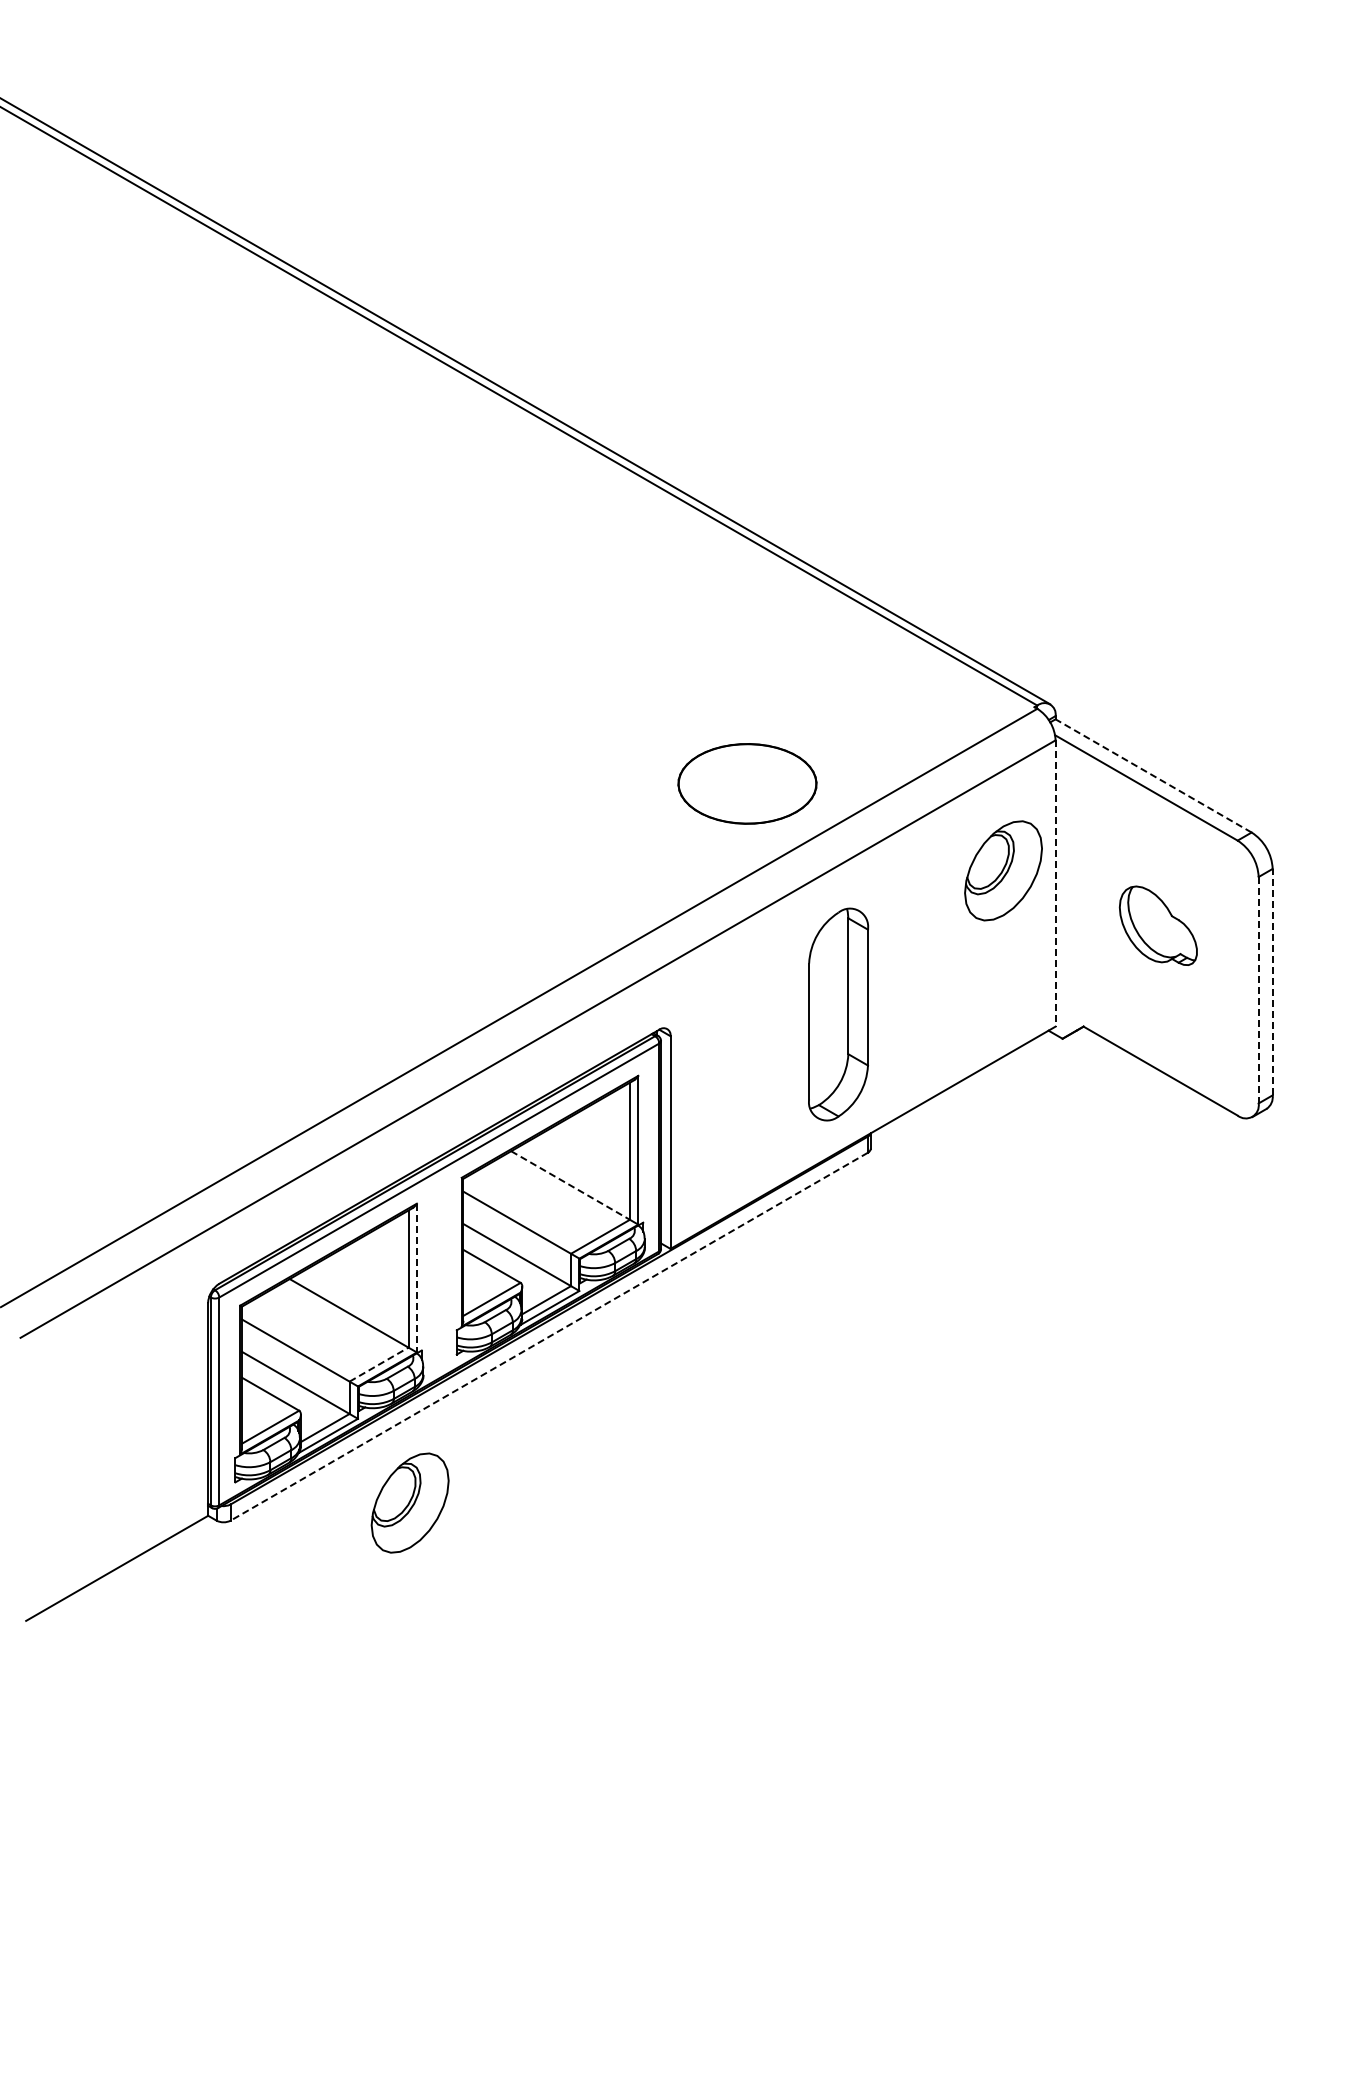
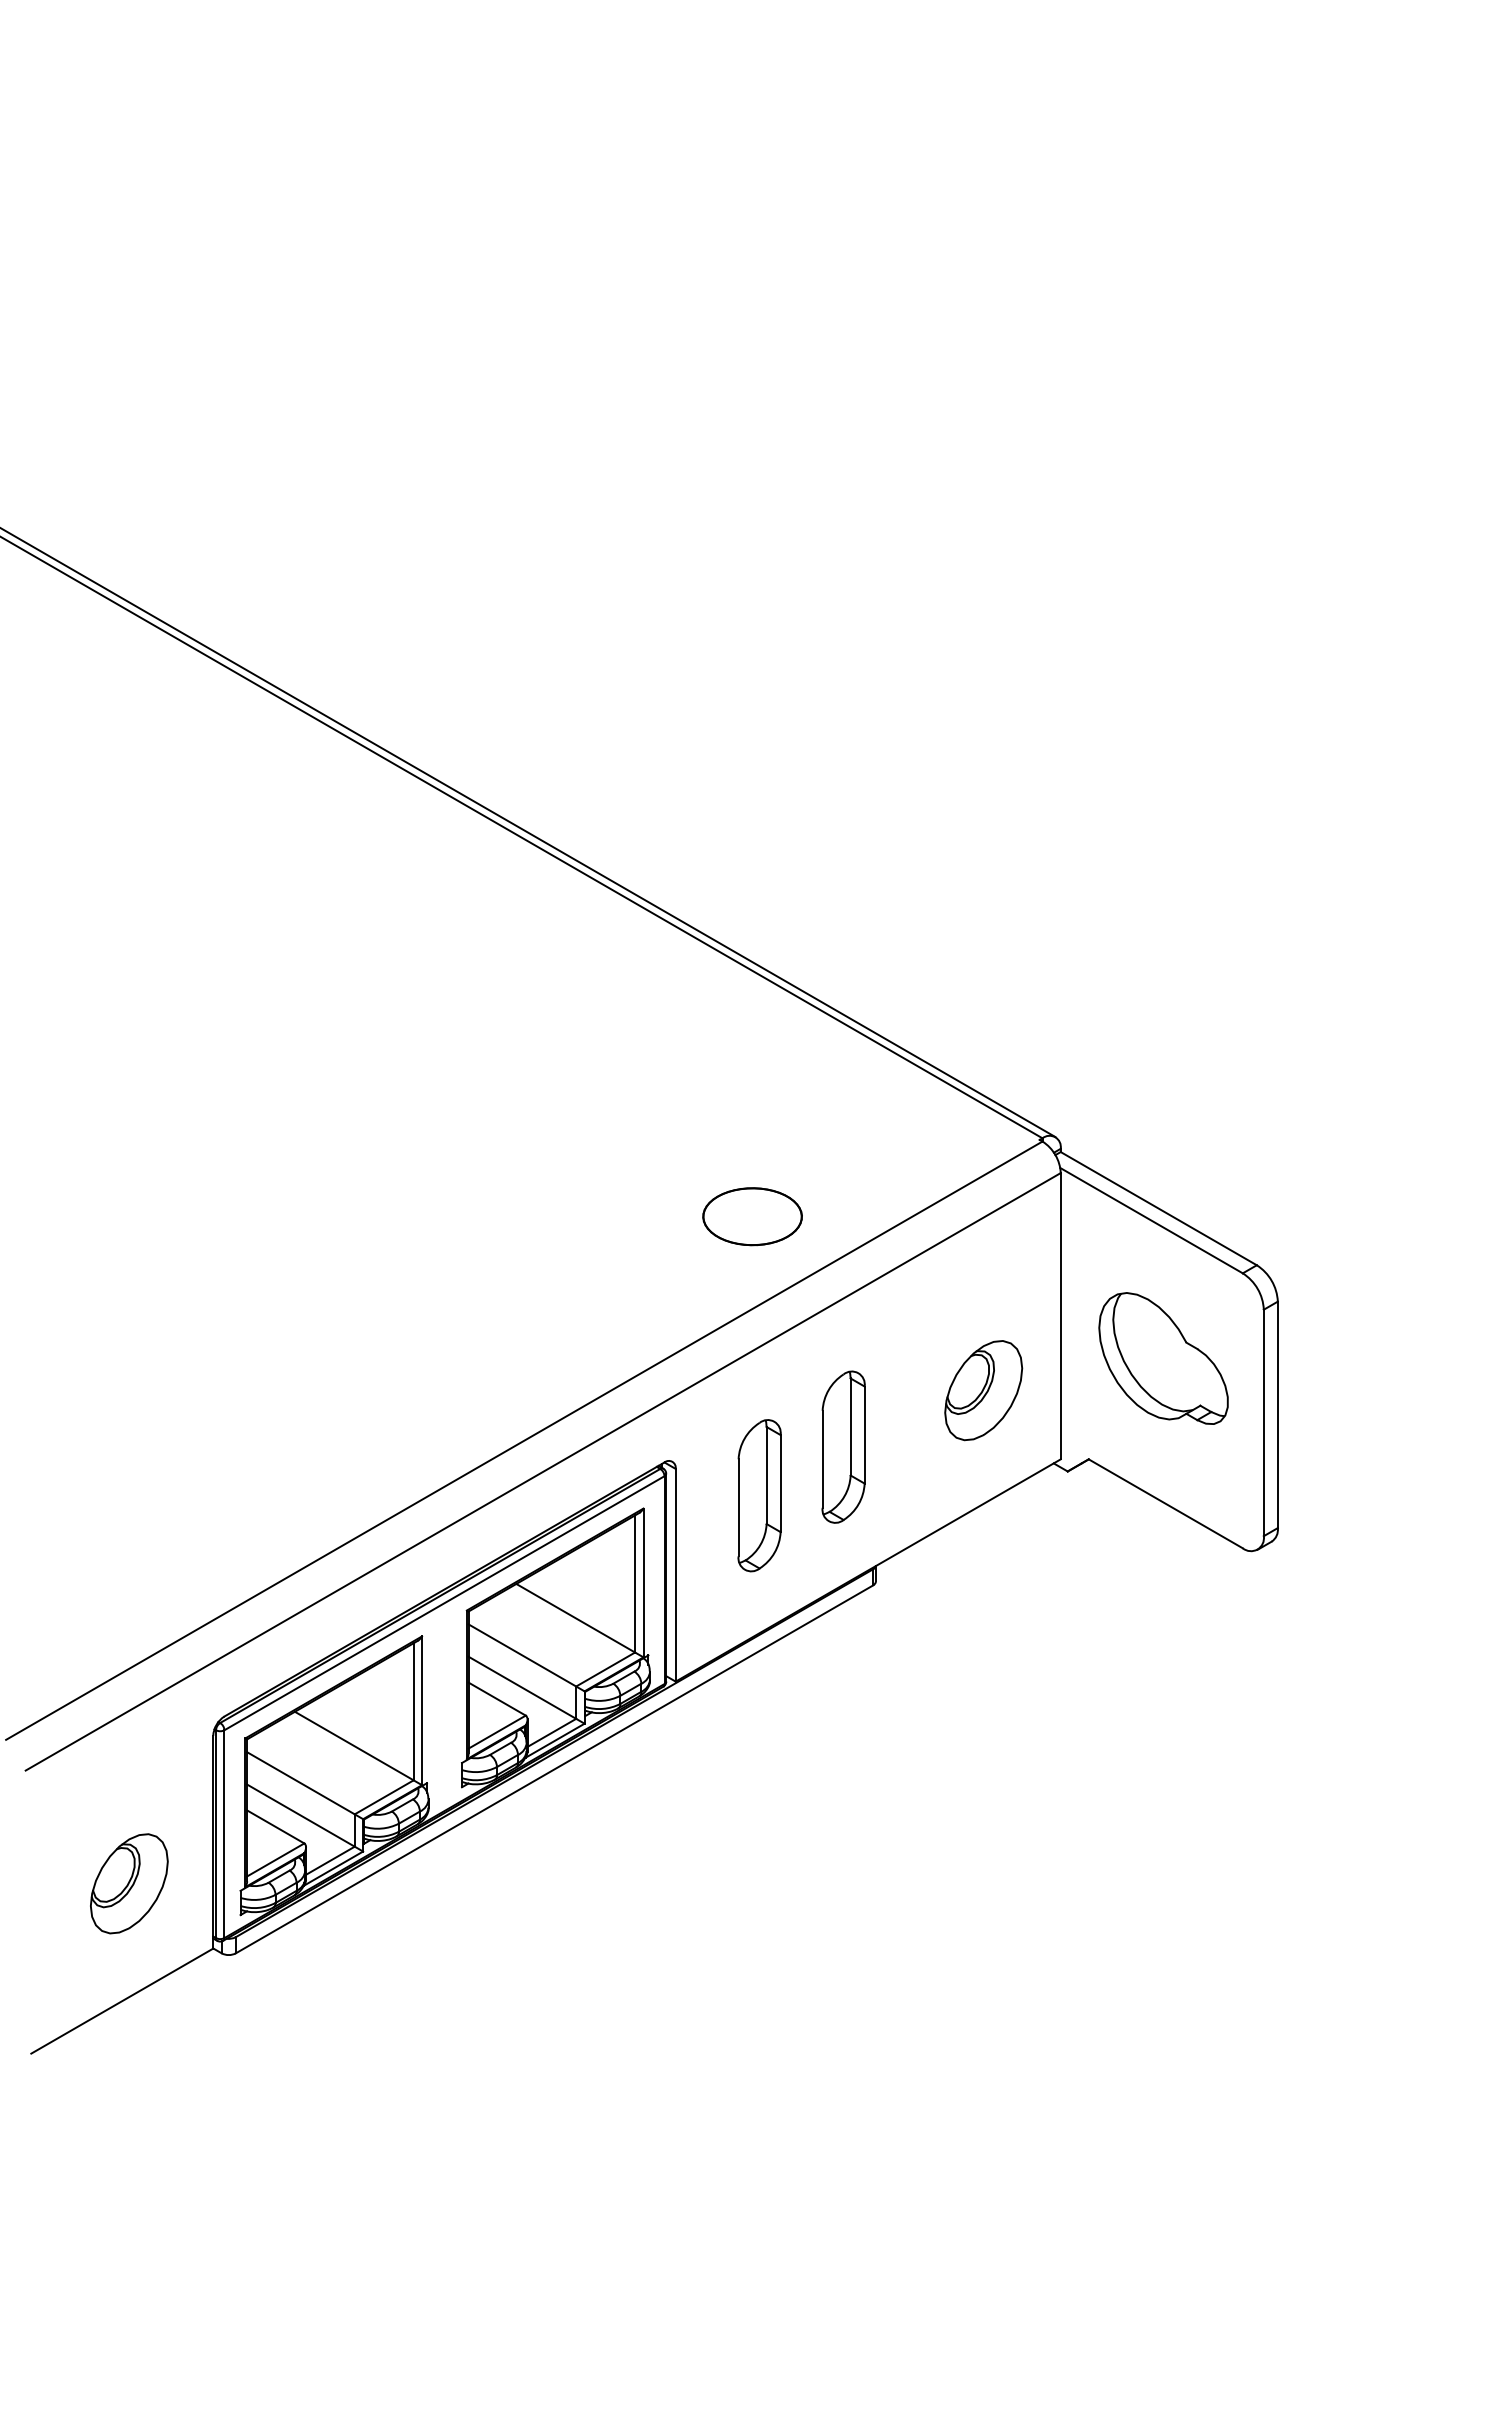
line: (1153, 775) -> (1158, 1208), dashed -> solid
part: (747, 783) -> (752, 1216), size x0.71
part: (1003, 870) -> (983, 1390), moved
line: (1055, 883) -> (1060, 1316), dashed -> solid
part: (1158, 925) -> (1163, 1358), size x1.67
line: (1272, 981) -> (1277, 1414), dashed -> solid
line: (1258, 990) -> (1263, 1423), dashed -> solid
part: (838, 1013) -> (843, 1446), size x0.71
part: (754, 1062) -> (759, 1495), added
line: (570, 1185) -> (575, 1618), dashed -> solid
line: (417, 1278) -> (422, 1711), dashed -> solid
line: (549, 1336) -> (554, 1769), dashed -> solid
line: (379, 1364) -> (384, 1797), dashed -> solid
part: (410, 1502) -> (129, 1883), moved

